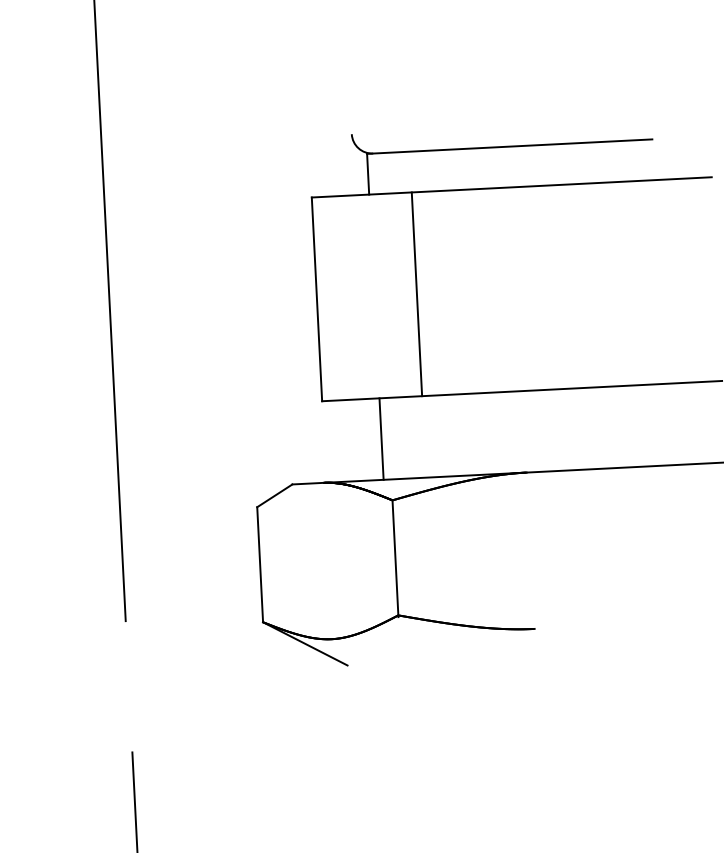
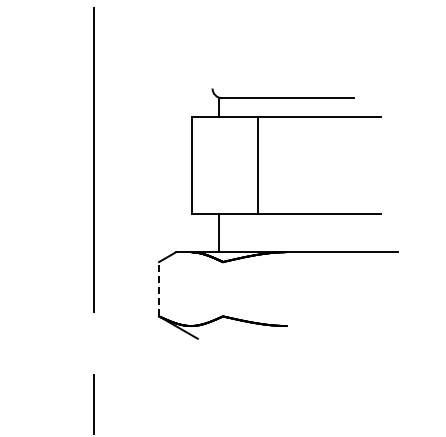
line: (417, 294) -> (258, 165), moved
line: (396, 558) -> (223, 289), removed
line: (260, 563) -> (159, 288), solid -> dashed

